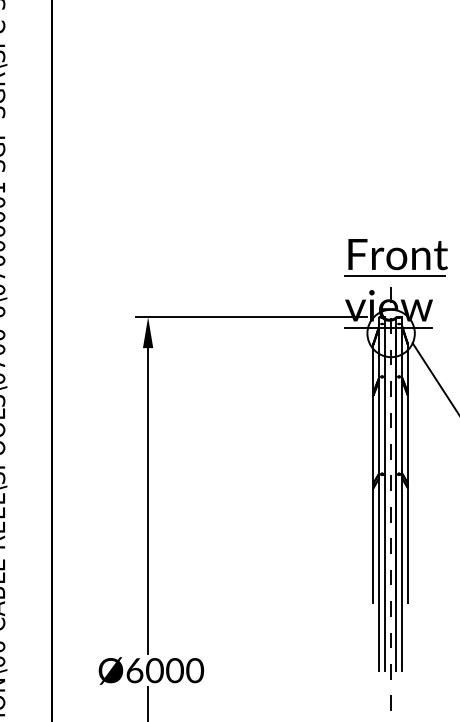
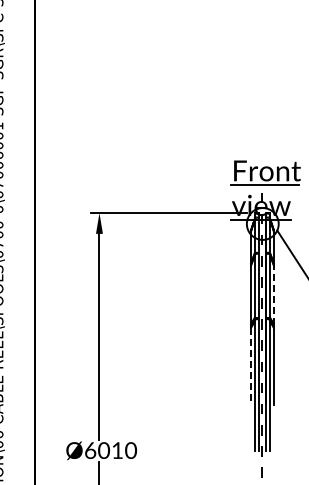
line: (408, 439) -> (274, 295), solid -> dashed
line: (372, 545) -> (250, 366), solid -> dashed
text: (174, 670) -> (117, 450), Ø6000 -> Ø6010

